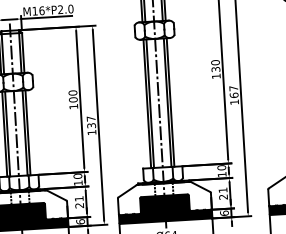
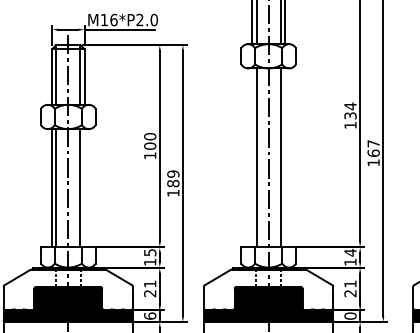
text: (215, 62) -> (350, 106), 130 -> 134
line: (170, 102) -> (284, 157), removed
line: (147, 103) -> (252, 157), removed
text: (91, 122) -> (173, 178), 137 -> 189
line: (27, 133) -> (84, 188), removed
text: (221, 167) -> (350, 252), 10 -> 14
text: (78, 176) -> (150, 252), 10 -> 15
text: (224, 212) -> (350, 315), 6 -> 0

